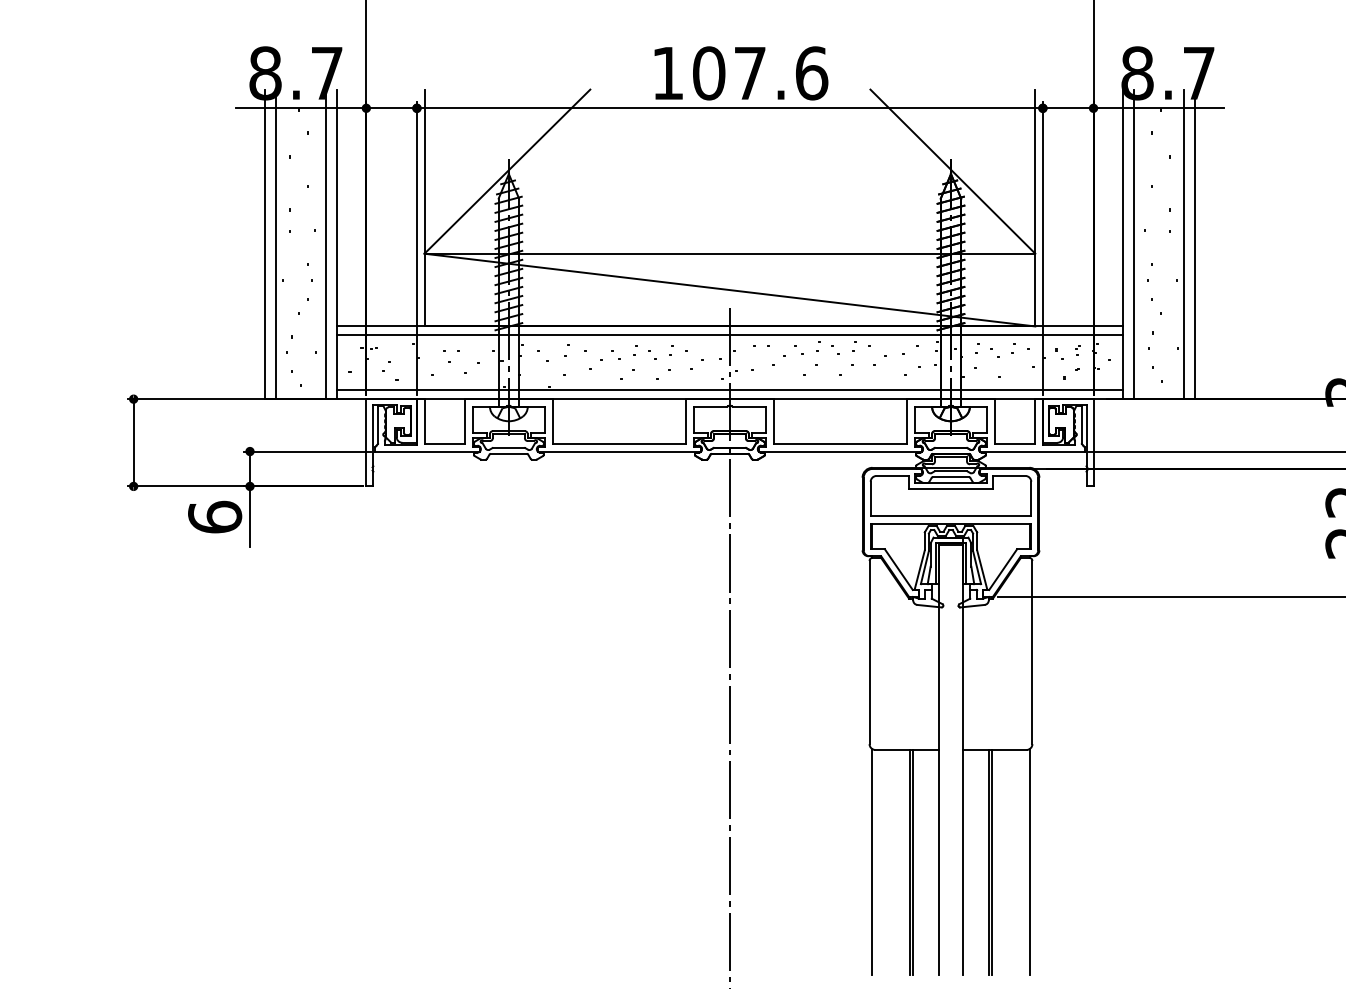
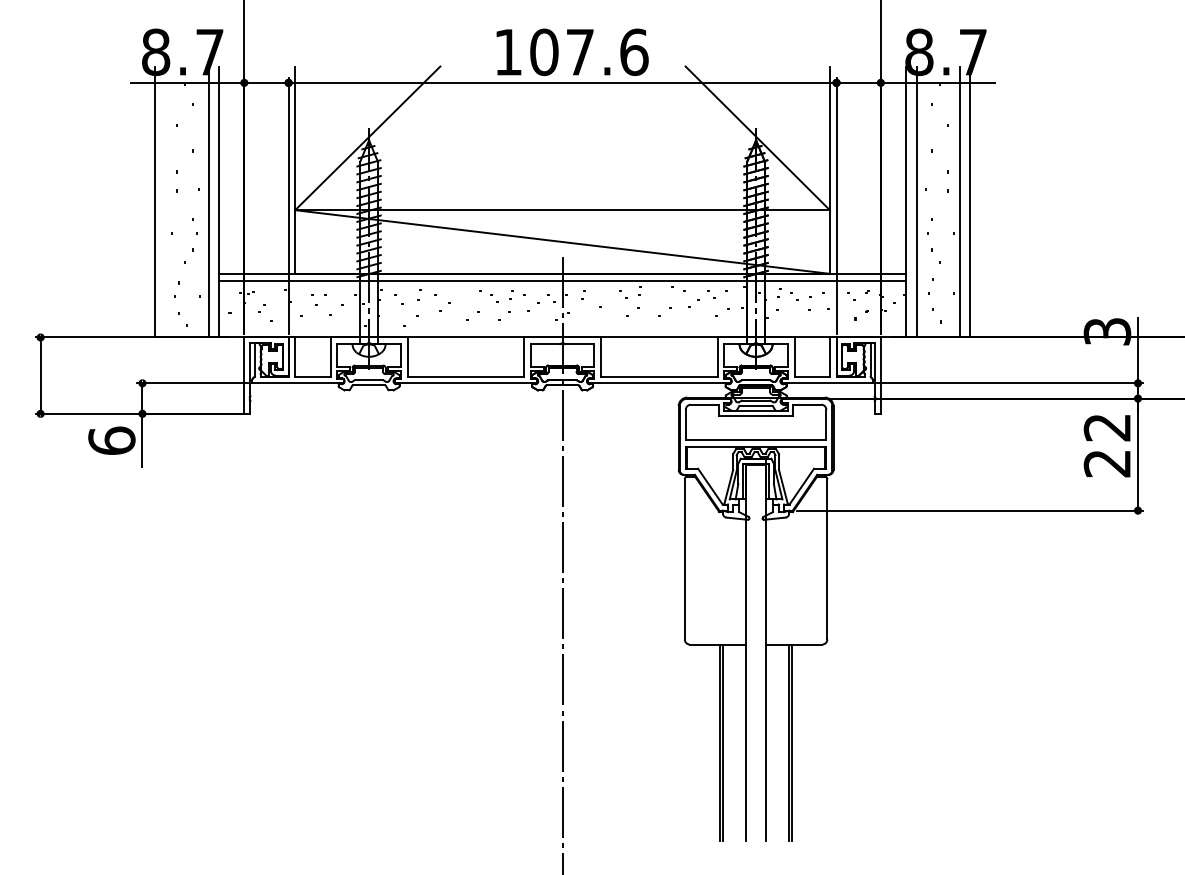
line: (276, 244) -> (165, 202), removed
line: (729, 390) -> (562, 329), removed
line: (872, 861) -> (687, 742), removed
line: (1029, 861) -> (824, 742), removed

